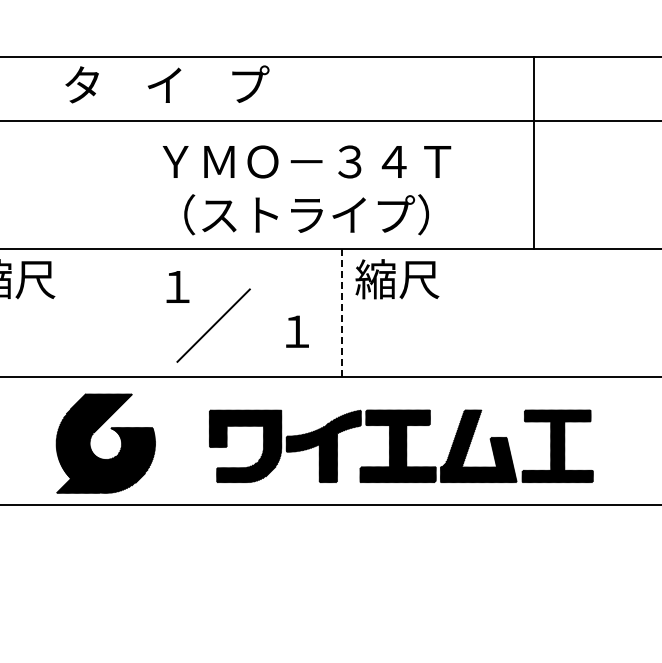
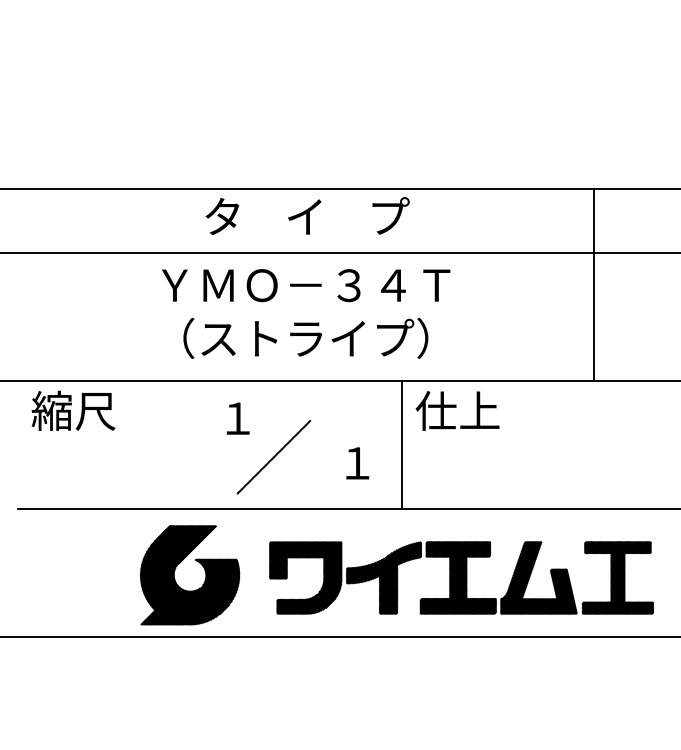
text: (167, 83) -> (307, 215), moved
text: (307, 189) -> (306, 313), moved
text: (397, 278) -> (457, 410), 縮尺 -> 仕上
line: (341, 312) -> (401, 444), dashed -> solid
part: (120, 439) -> (204, 571), moved

